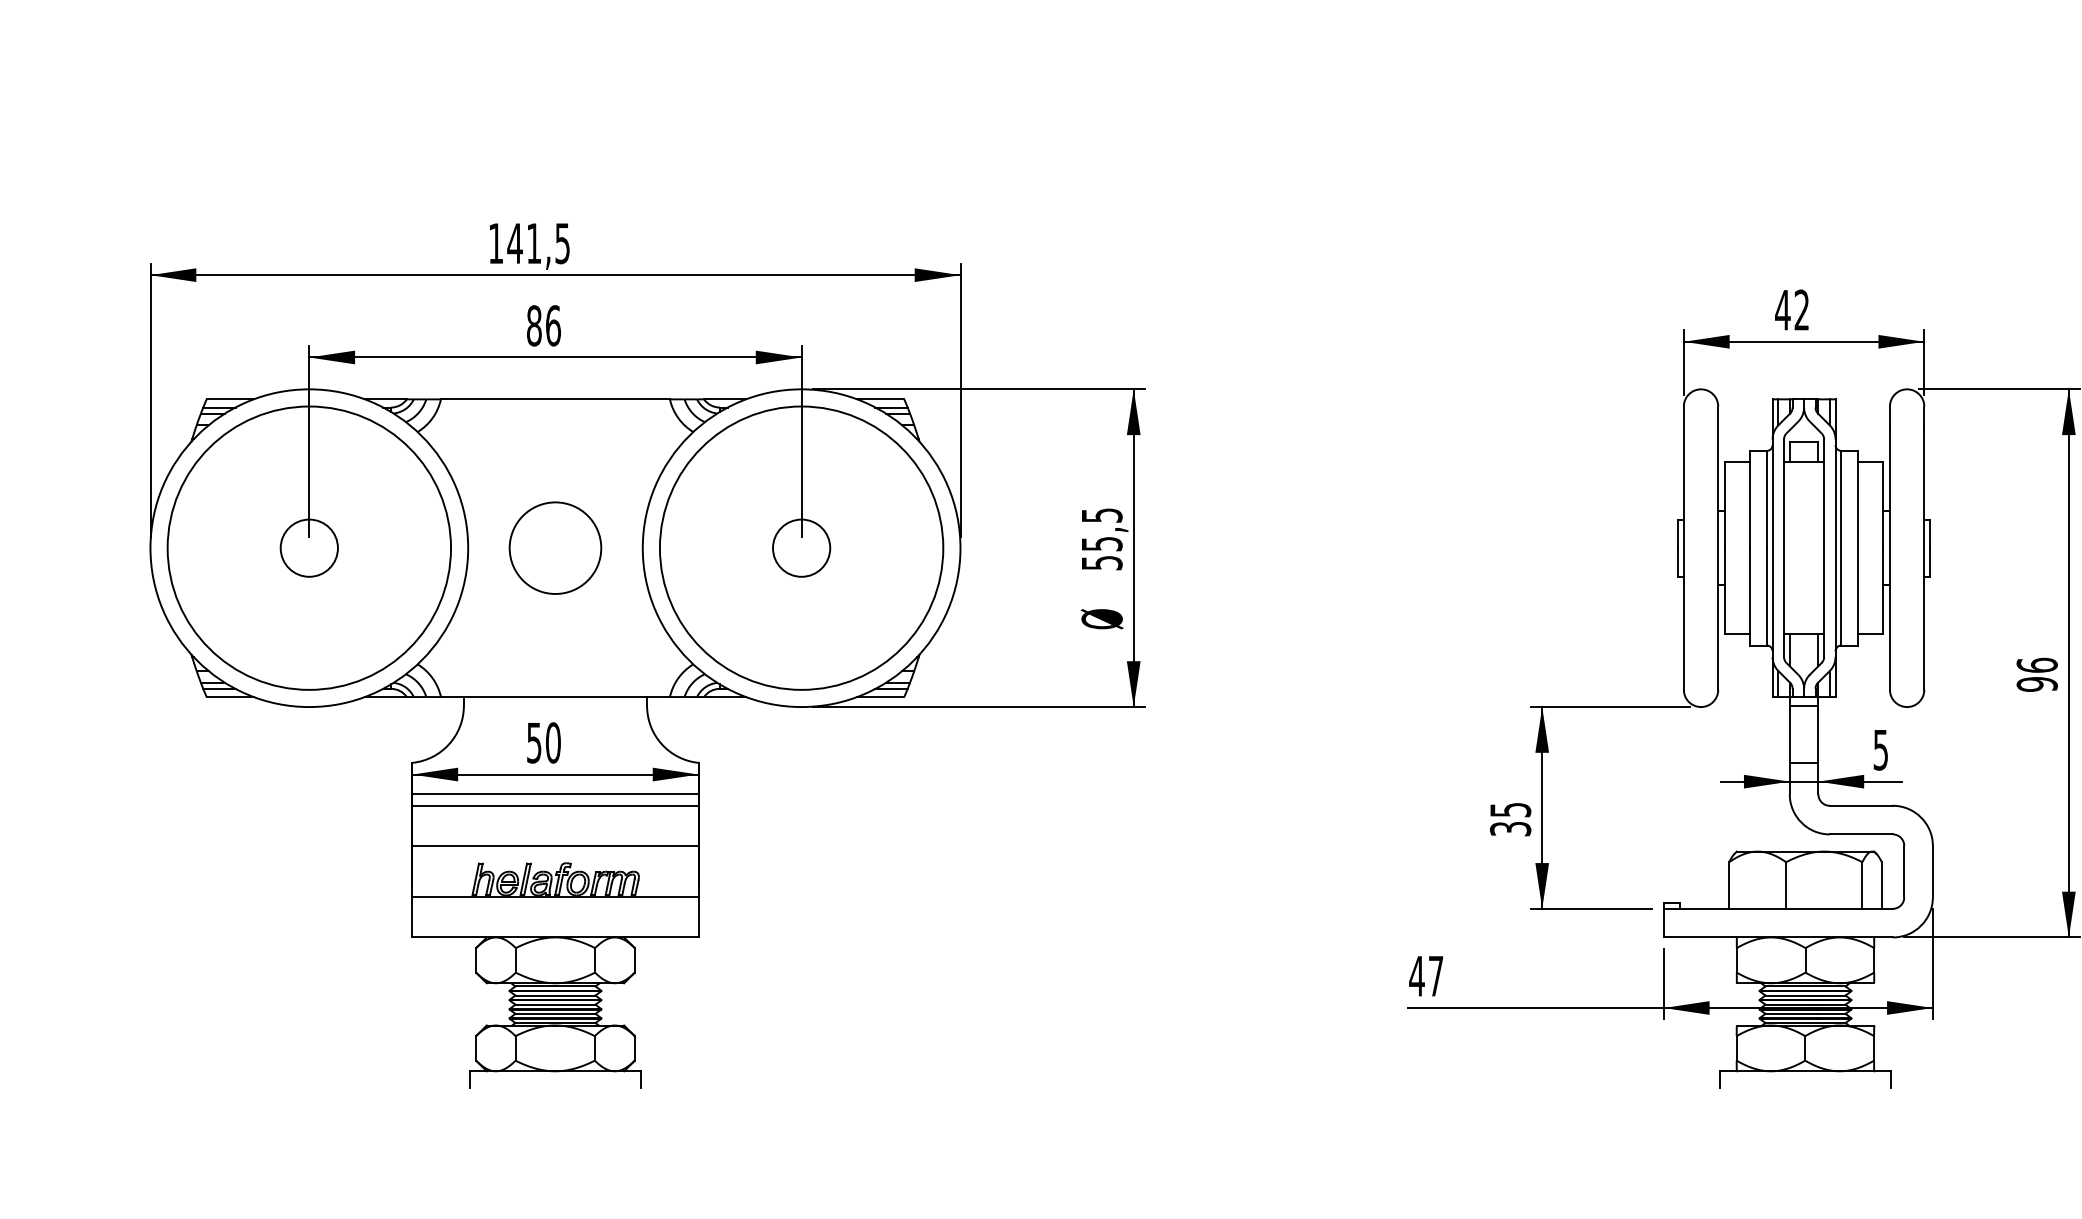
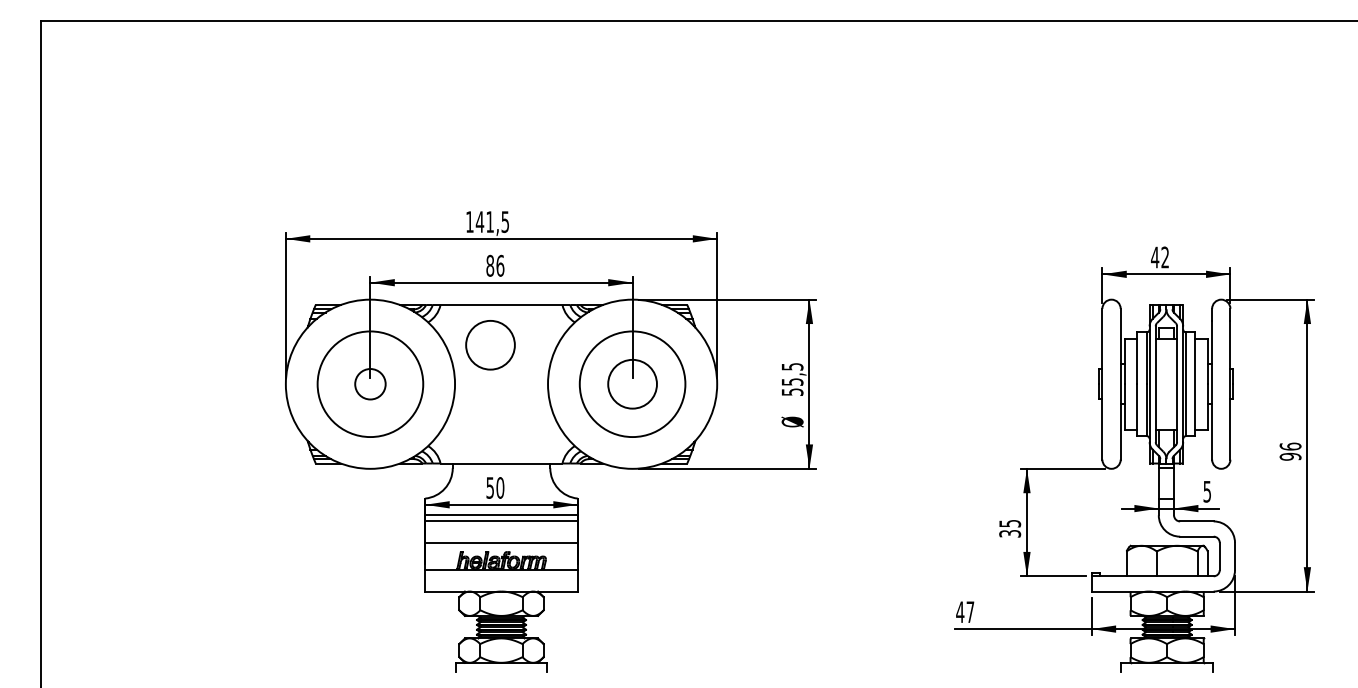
circle: (309, 546) -> (370, 383), size x0.7
circle: (801, 546) -> (632, 383), size x0.7
circle: (555, 548) -> (490, 345), moved
circle: (801, 548) -> (632, 384), size x1.6

